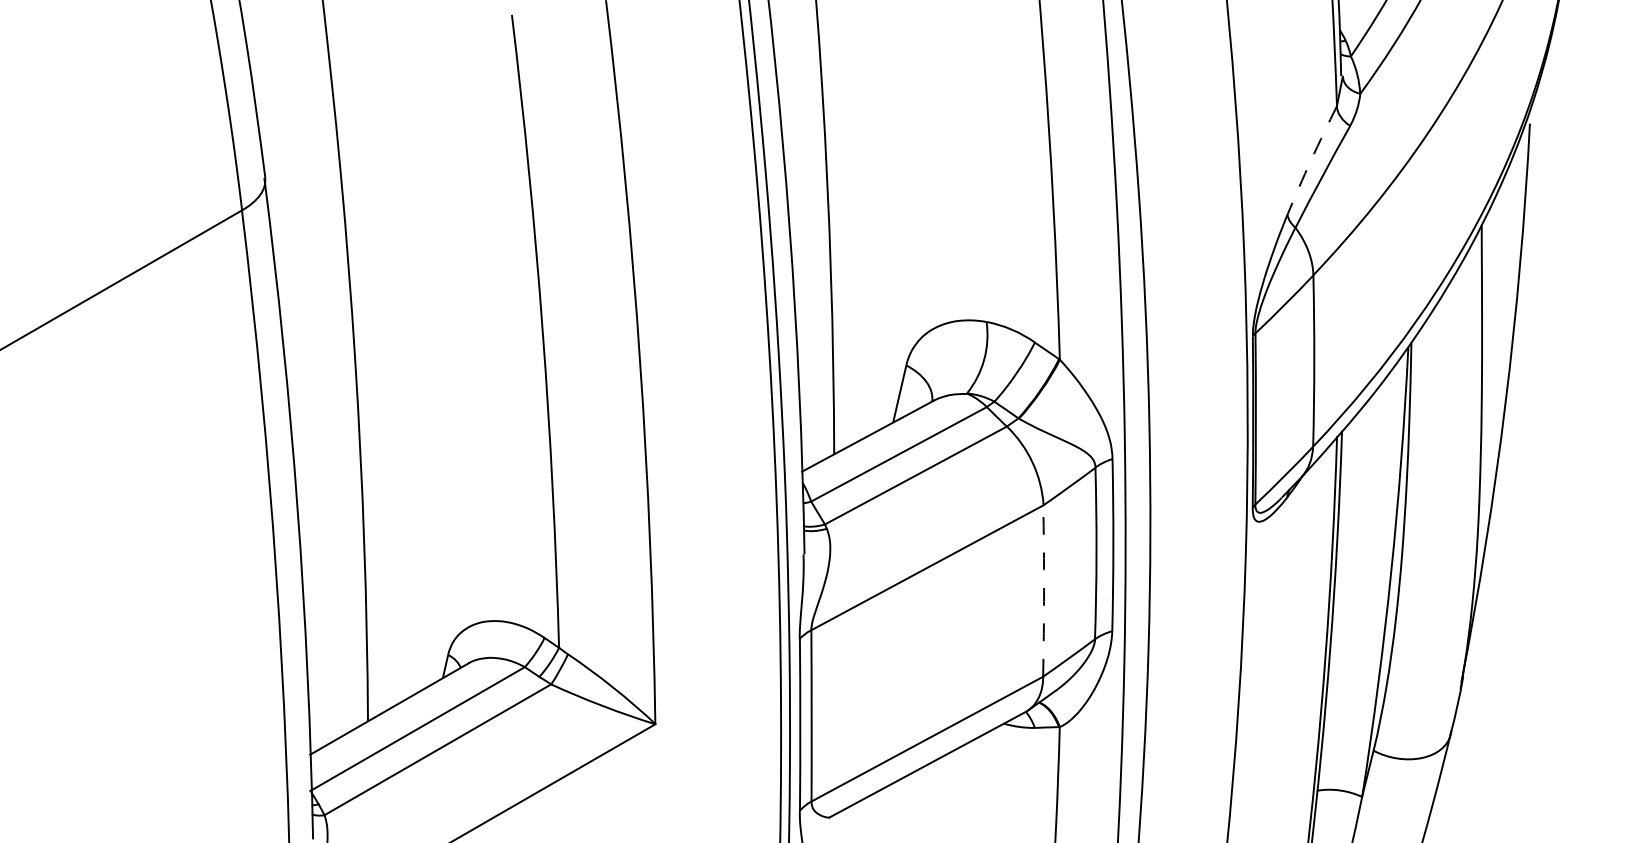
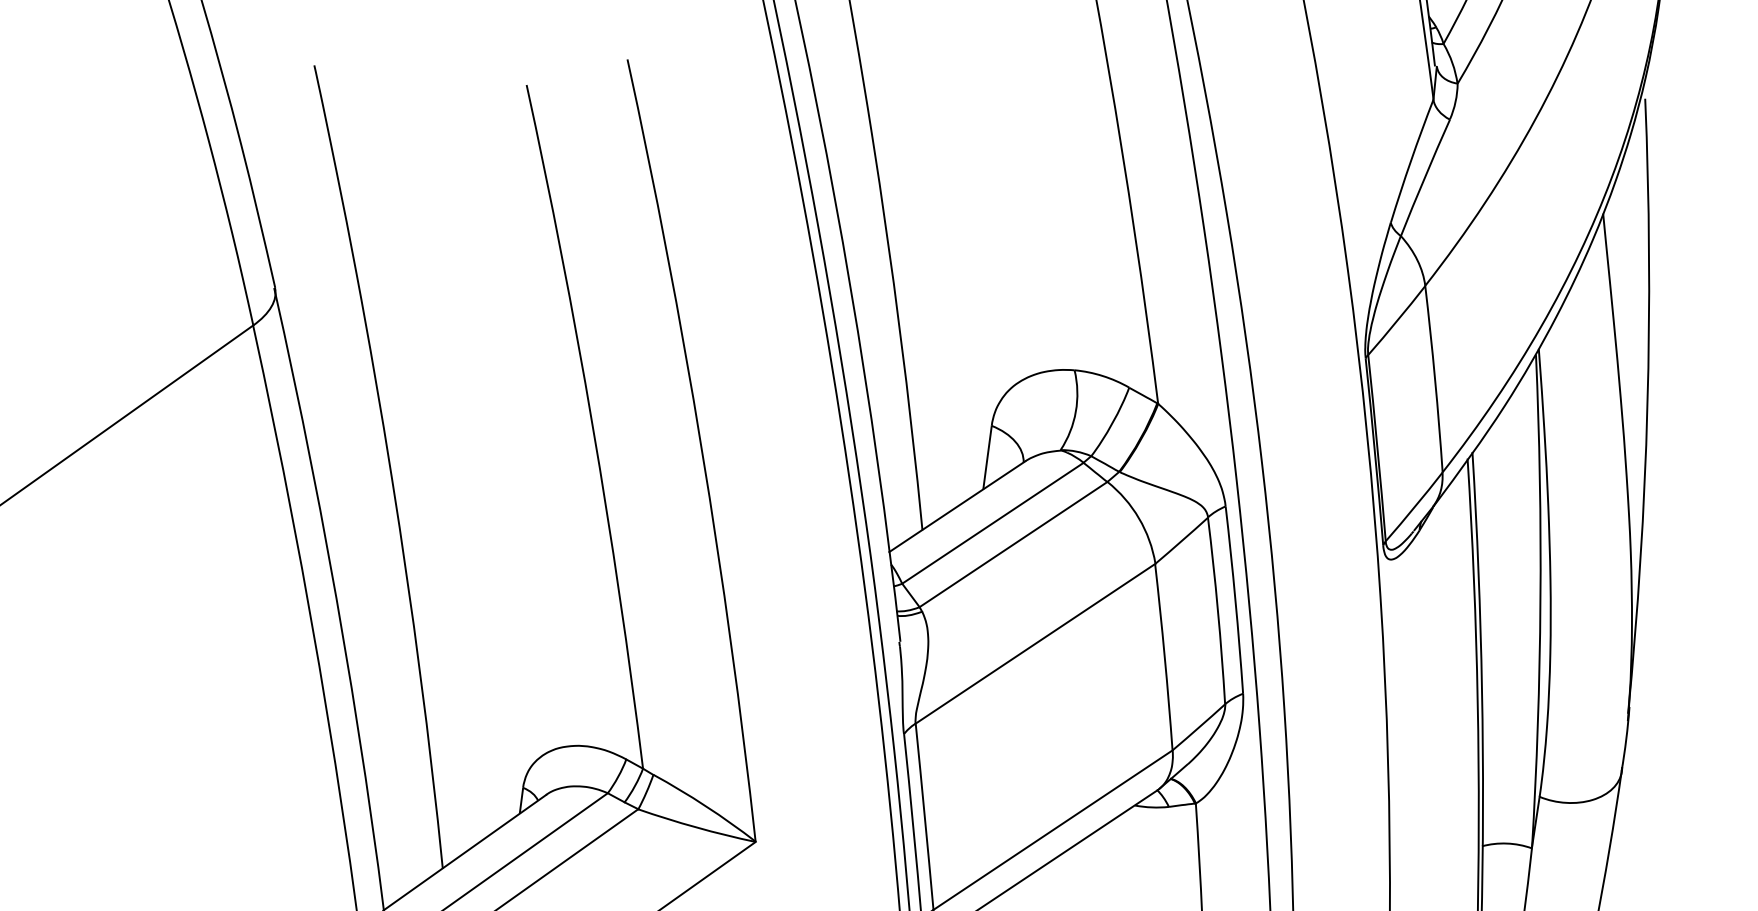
arc: (1311, 160) -> (1411, 161), dashed -> solid
arc: (1044, 590) -> (1165, 656), dashed -> solid

